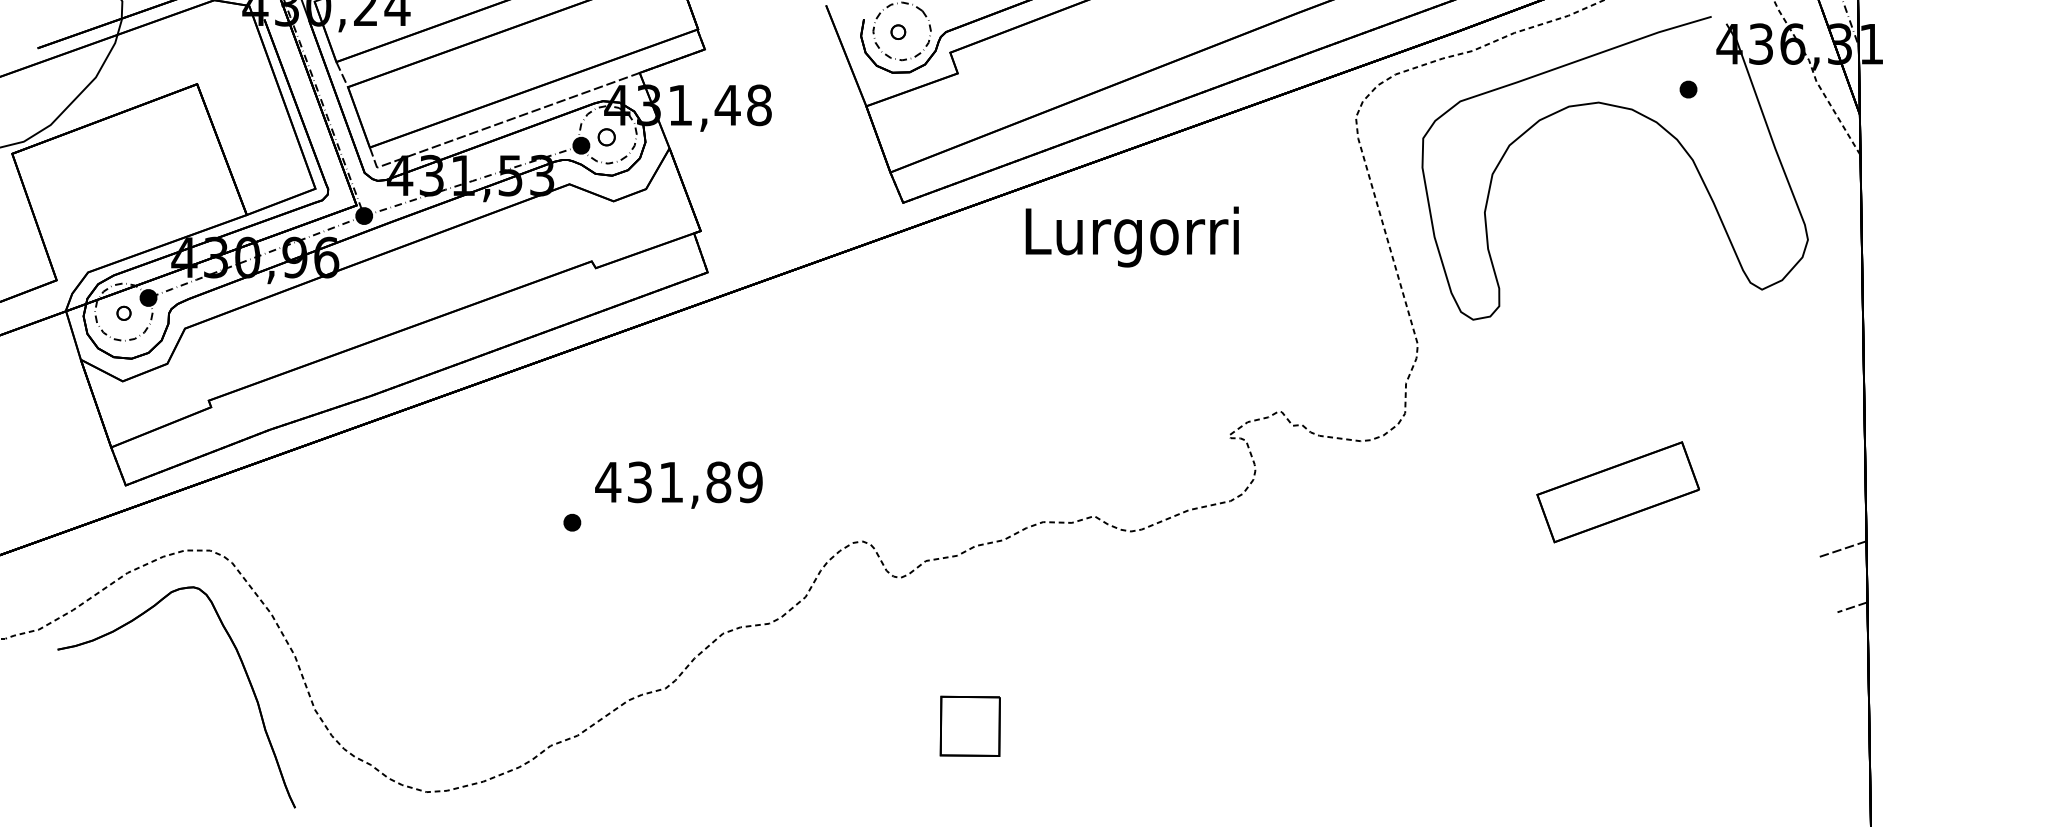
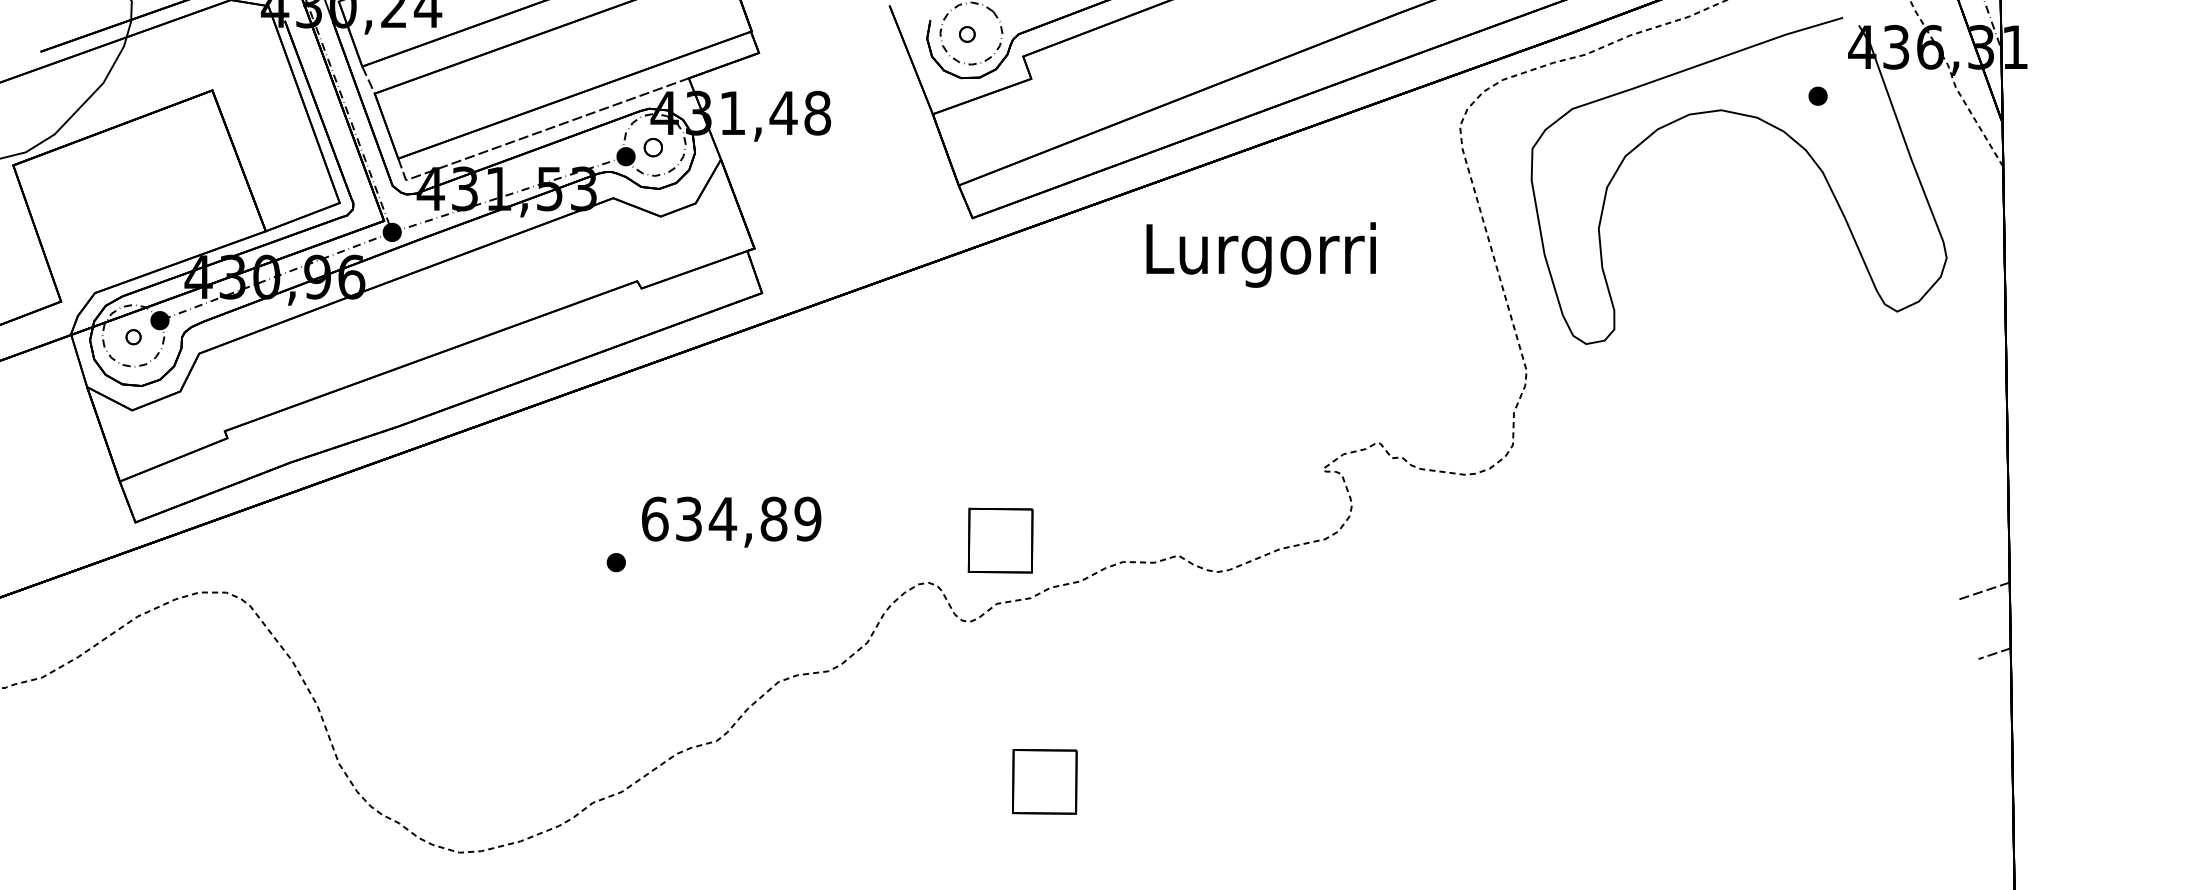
text: (1131, 236) -> (1260, 254), moved
text: (639, 482) -> (688, 519), 431,89 -> 634,89
part: (1617, 492) -> (1741, 530), removed
part: (928, 501) -> (999, 539), added
part: (243, 669) -> (262, 720), removed

